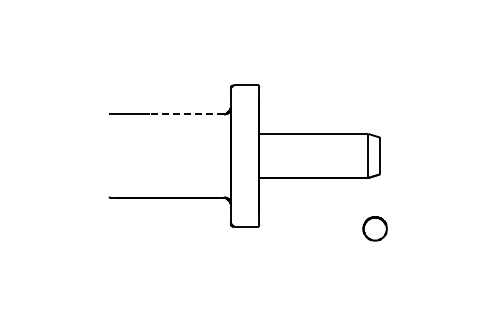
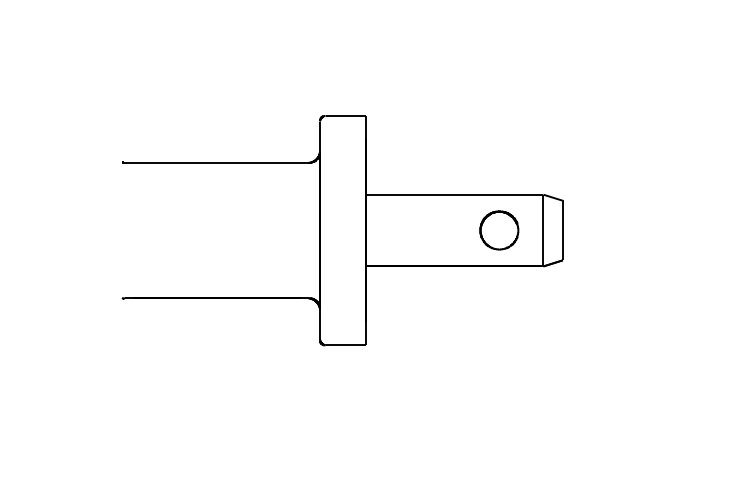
line: (186, 114) -> (247, 163), dashed -> solid
part: (374, 228) -> (498, 229), moved

